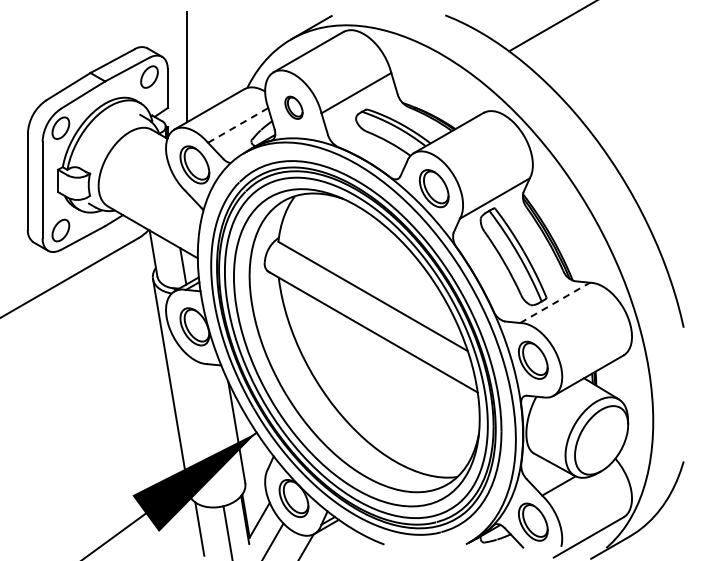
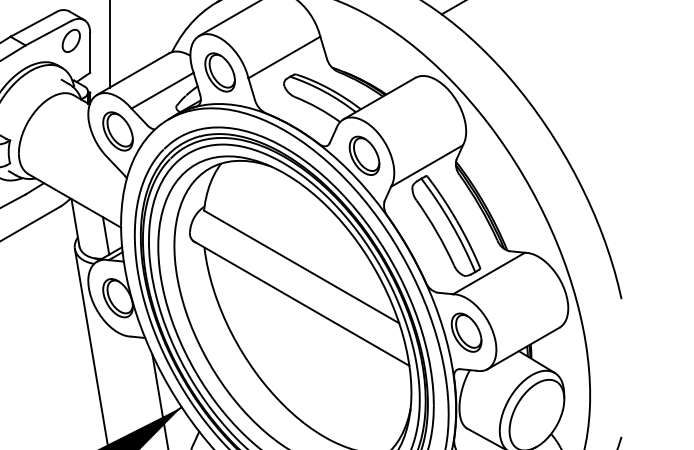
part: (293, 107) -> (219, 72), size x1.67
line: (238, 125) -> (162, 90), dashed -> solid
line: (555, 302) -> (489, 273), dashed -> solid

